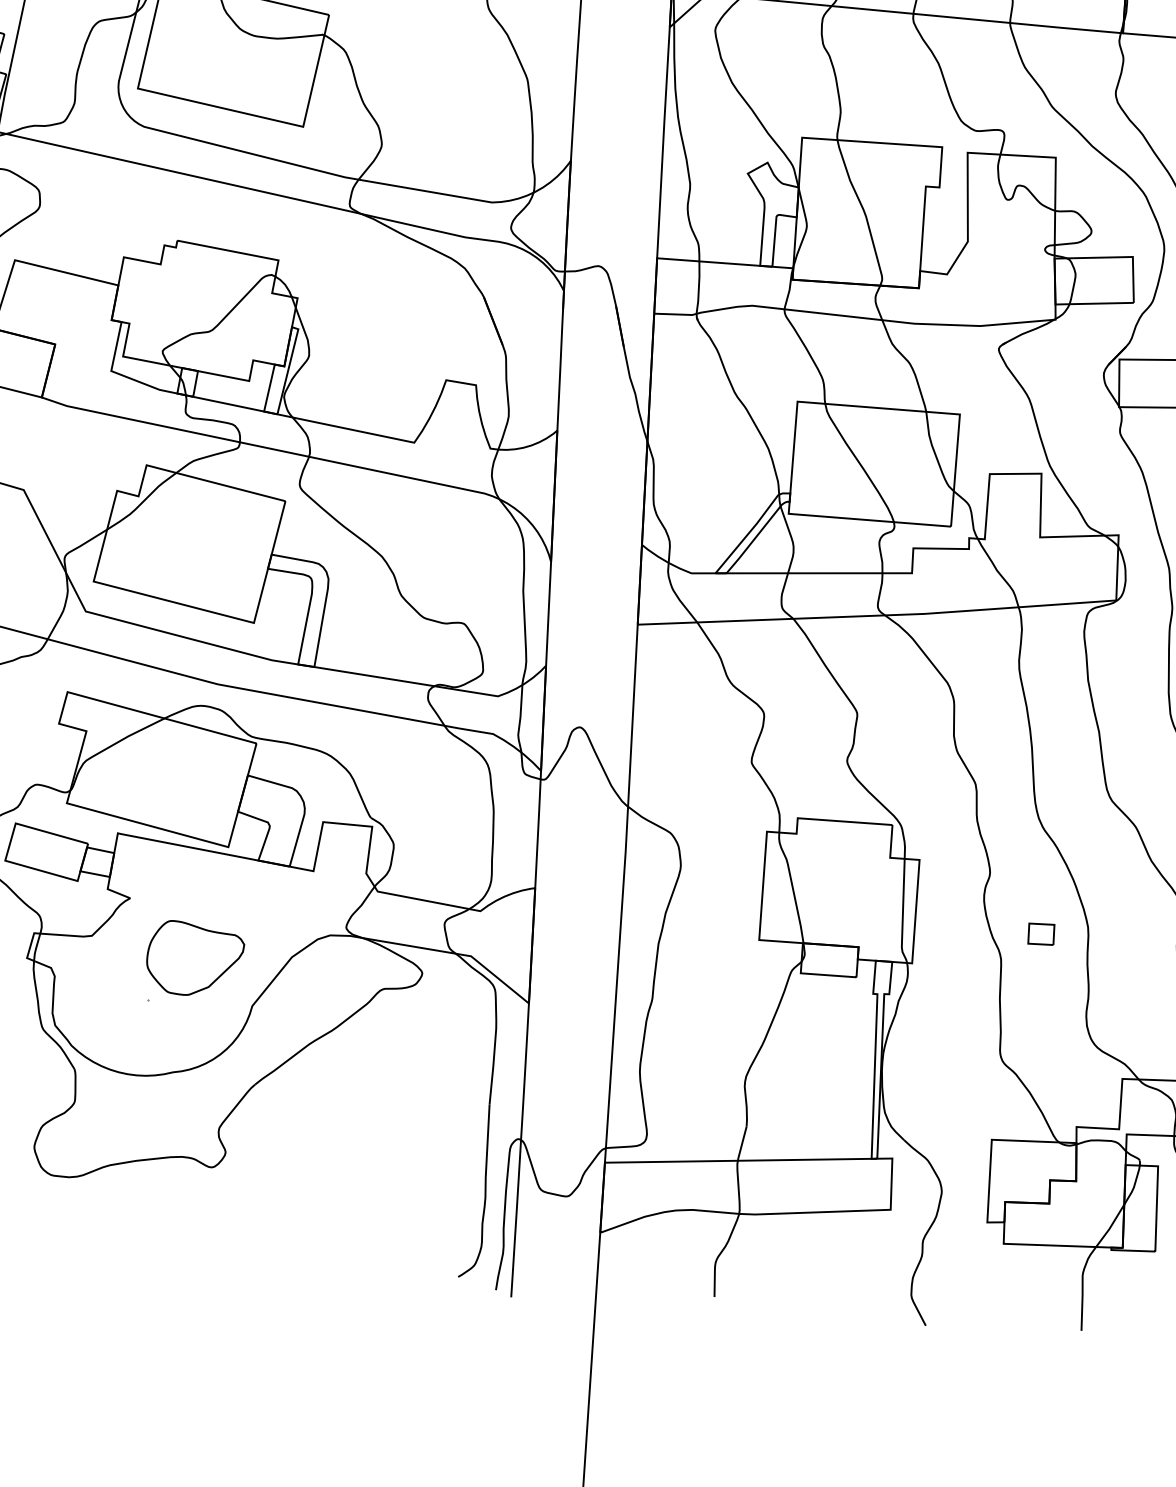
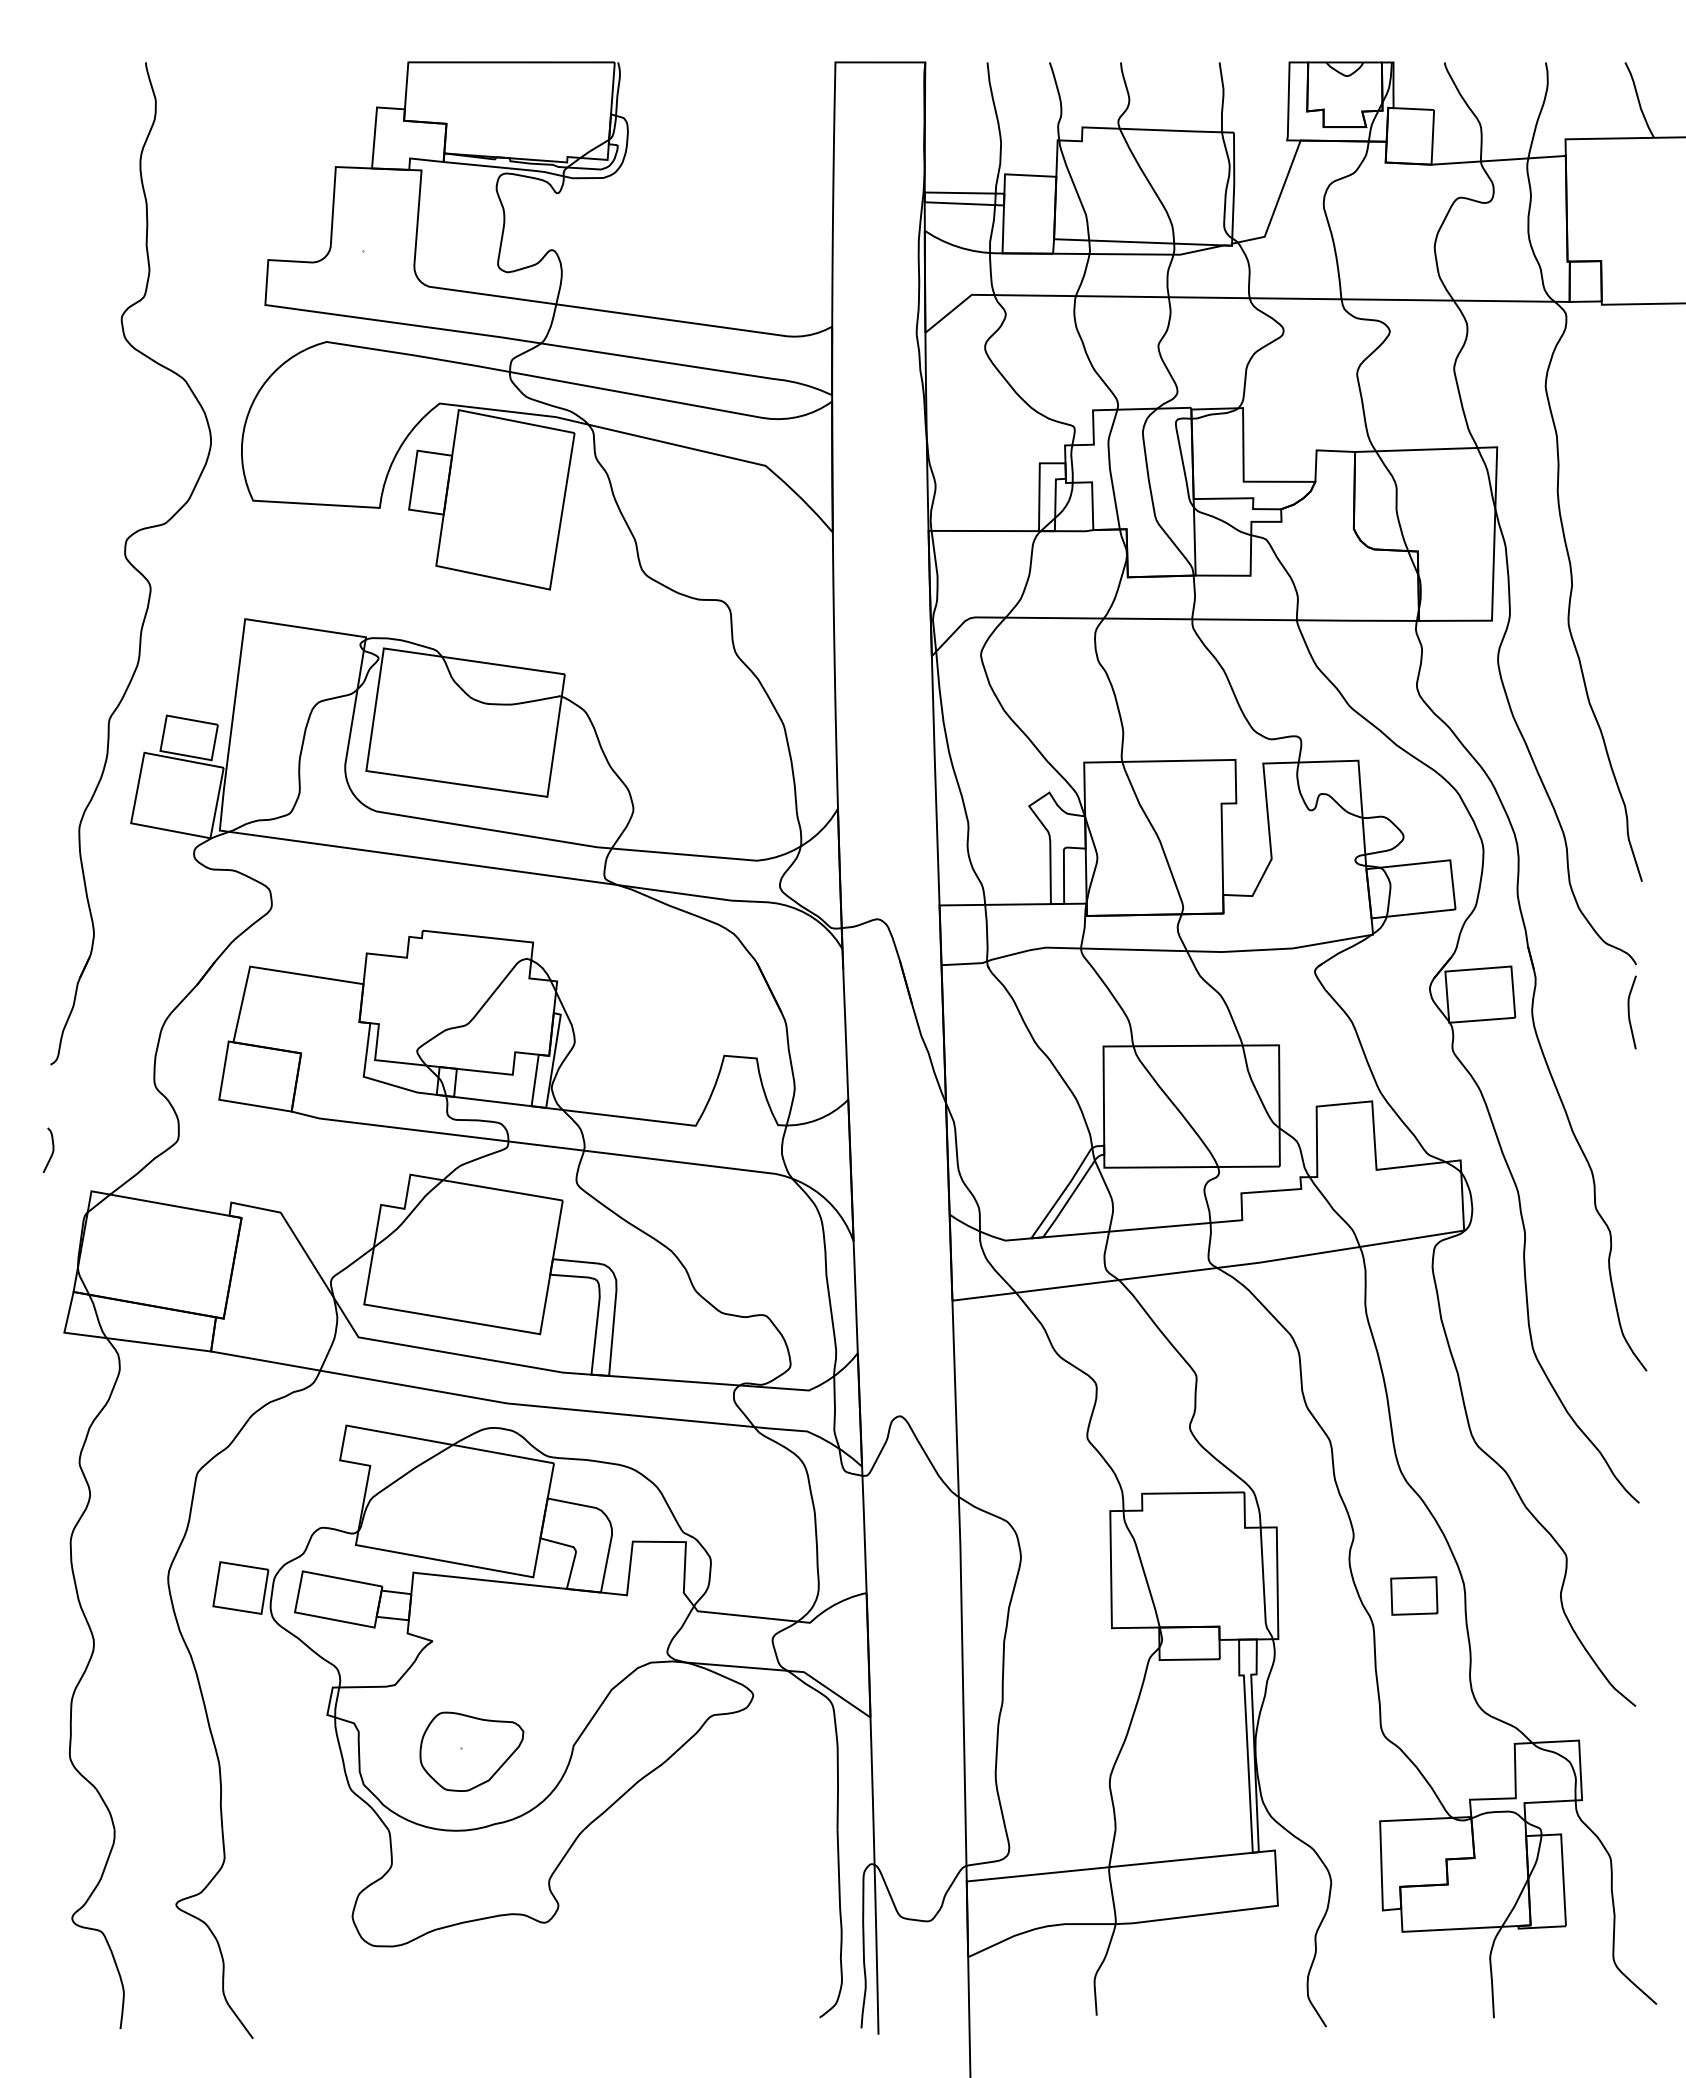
part: (1041, 933) -> (1414, 1595), size x1.67
part: (194, 959) -> (471, 1751), moved

